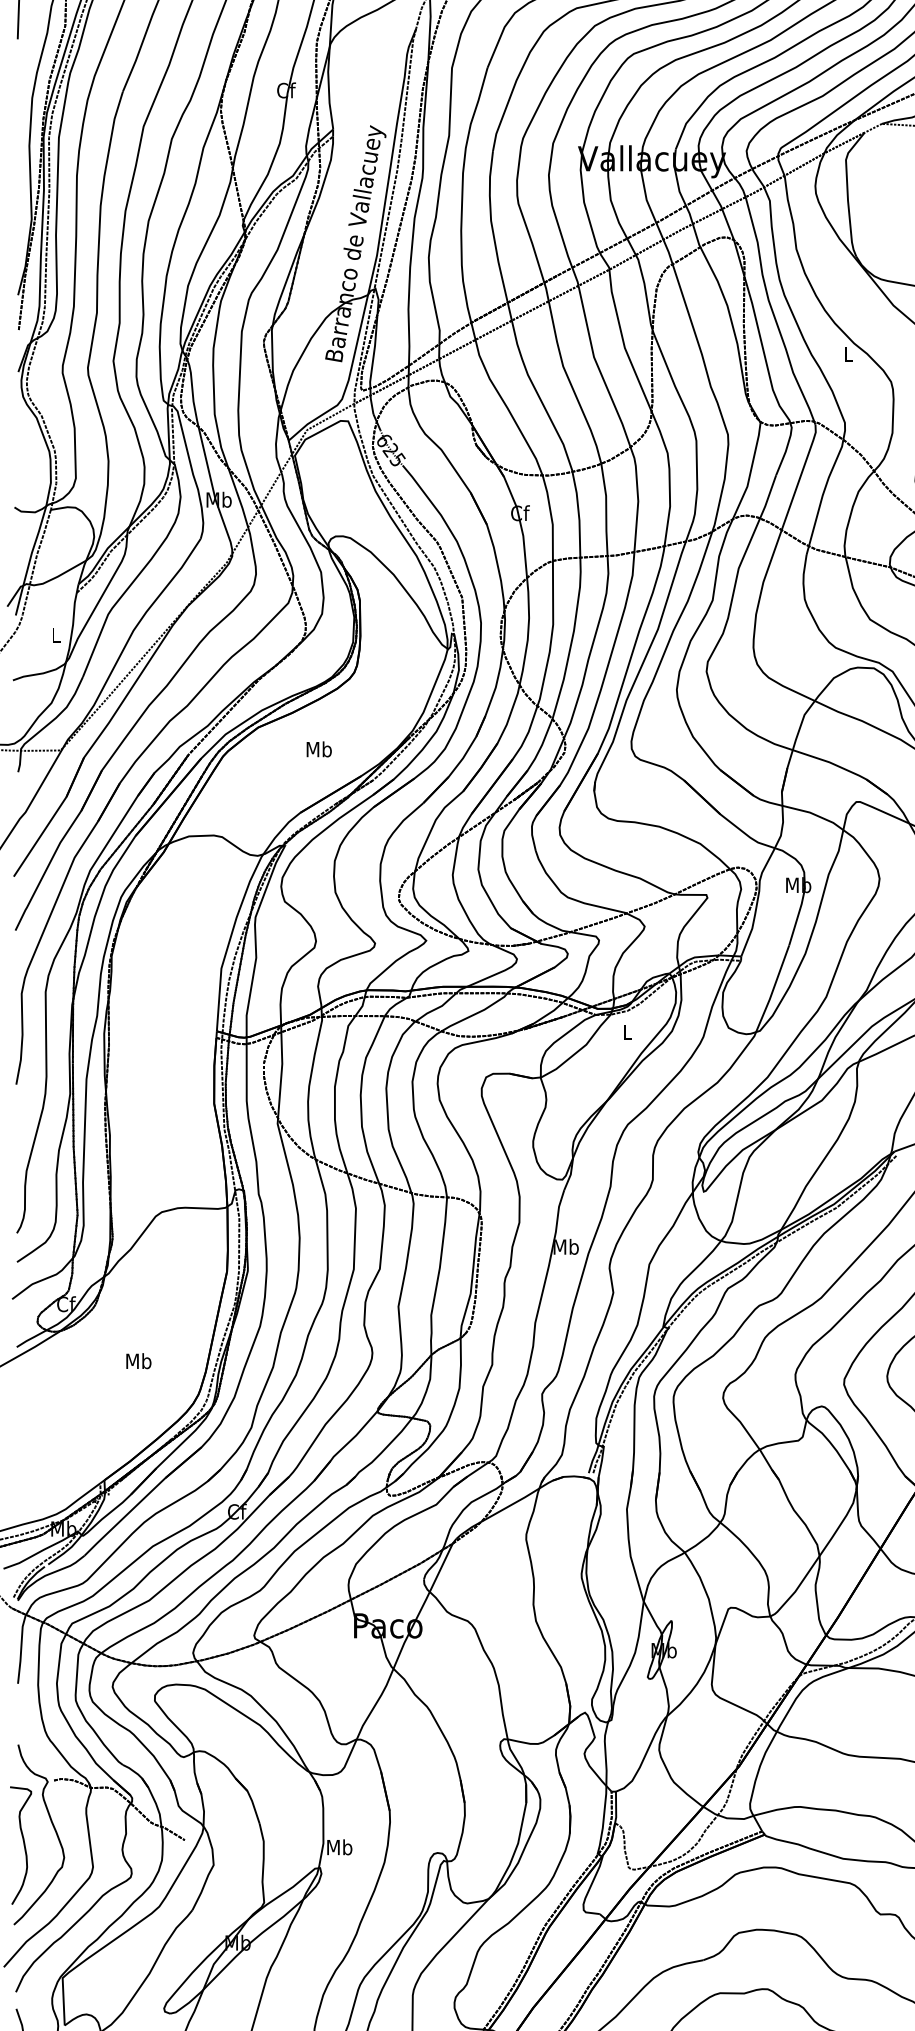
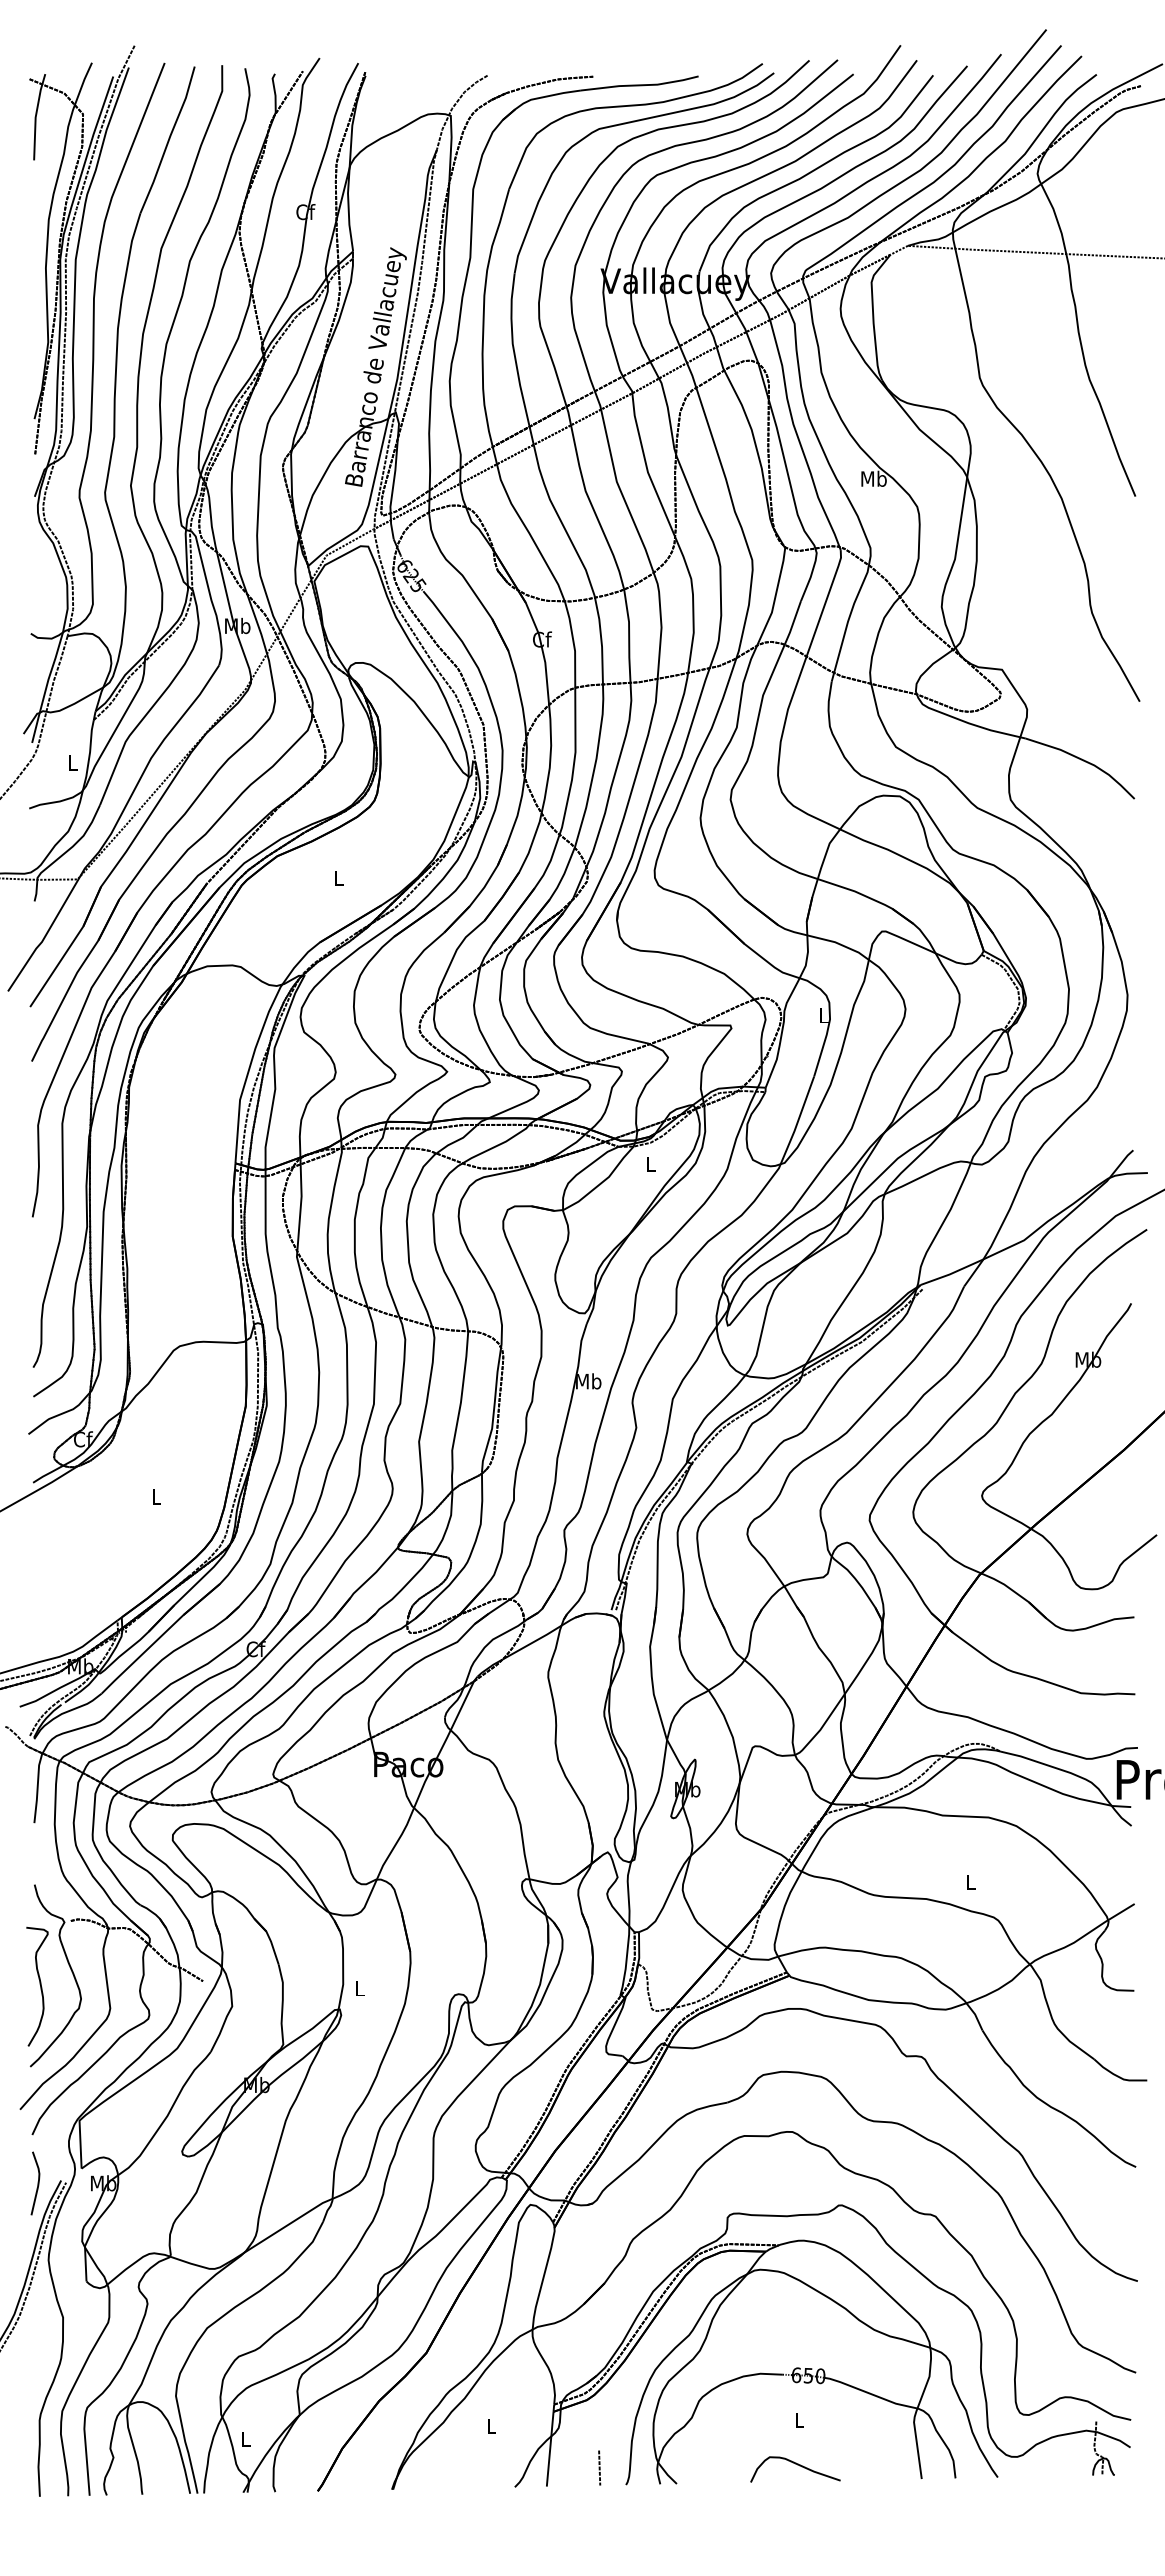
text: (847, 353) -> (873, 478), L -> Mb
text: (318, 749) -> (338, 878), Mb -> L
text: (798, 885) -> (823, 1015), Mb -> L
text: (138, 1360) -> (156, 1496), Mb -> L
text: (339, 1847) -> (359, 1988), Mb -> L

